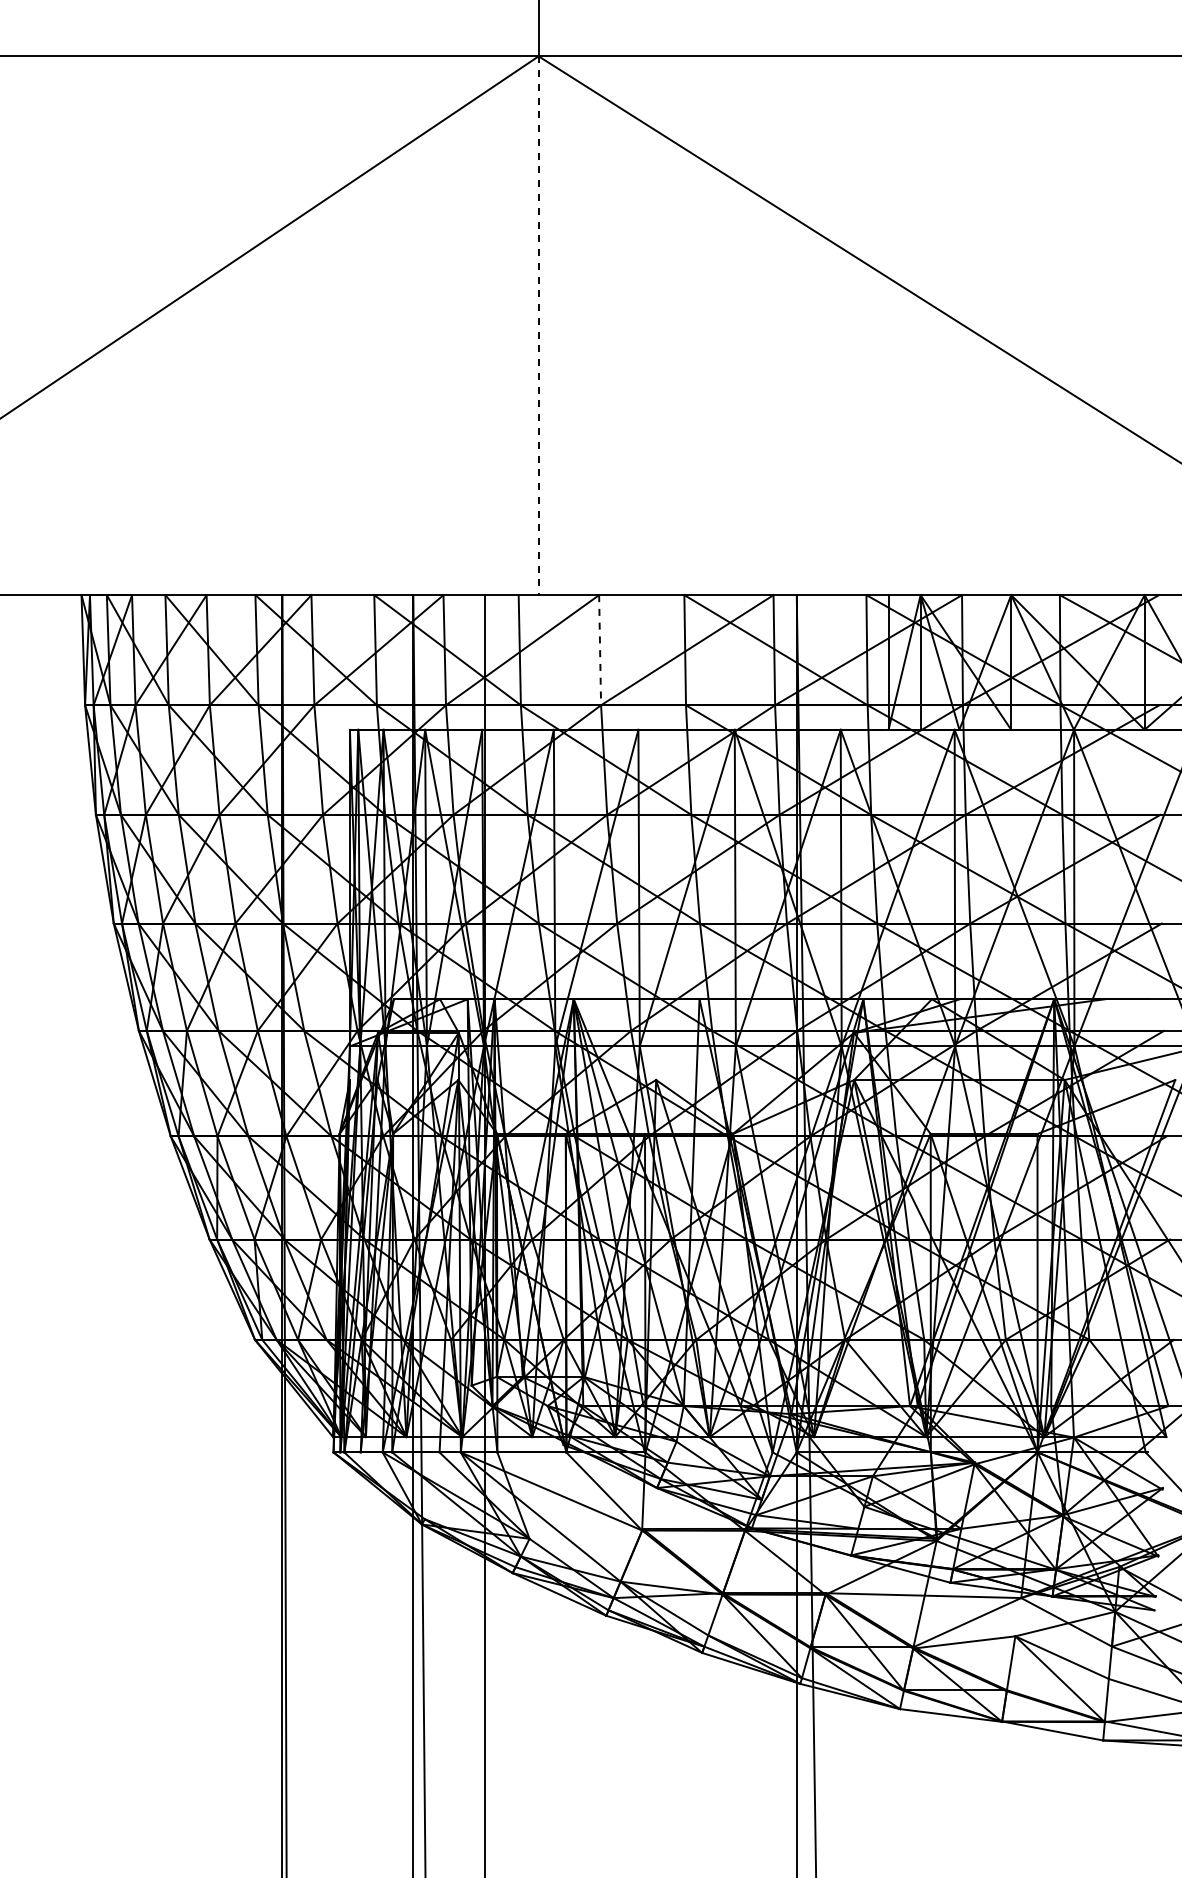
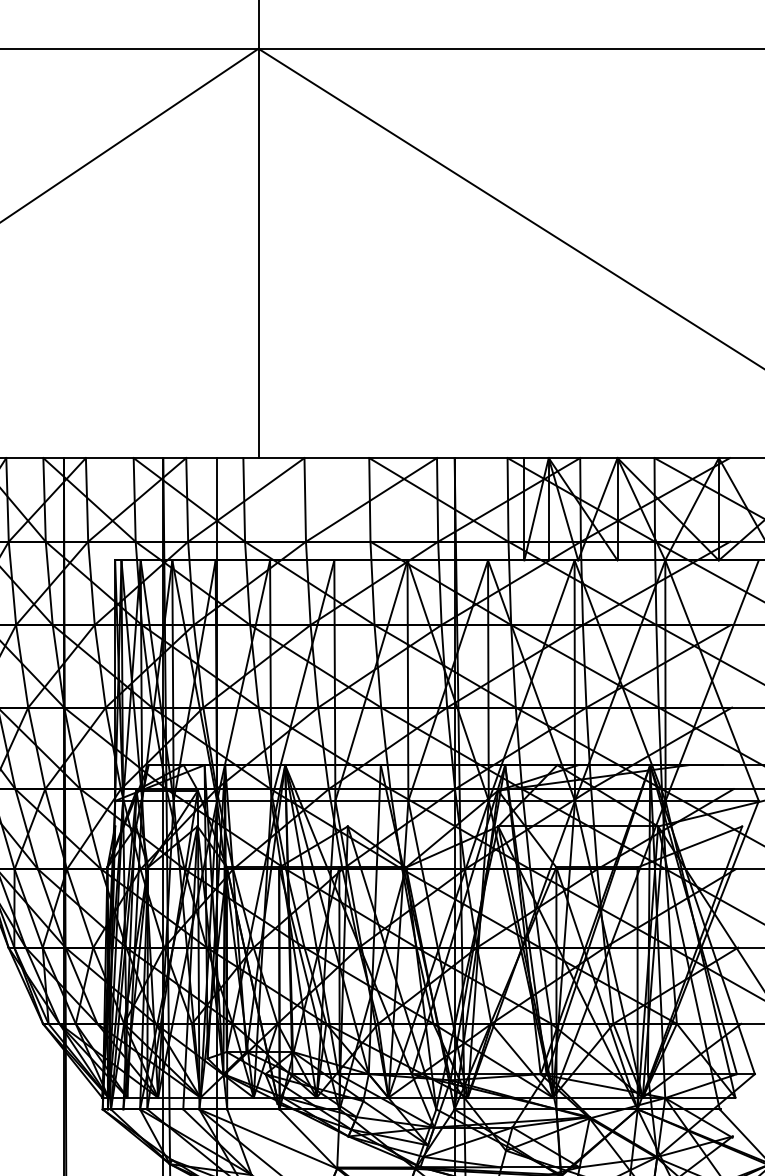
line: (538, 326) -> (258, 254), dashed -> solid
line: (600, 650) -> (305, 500), dashed -> solid

